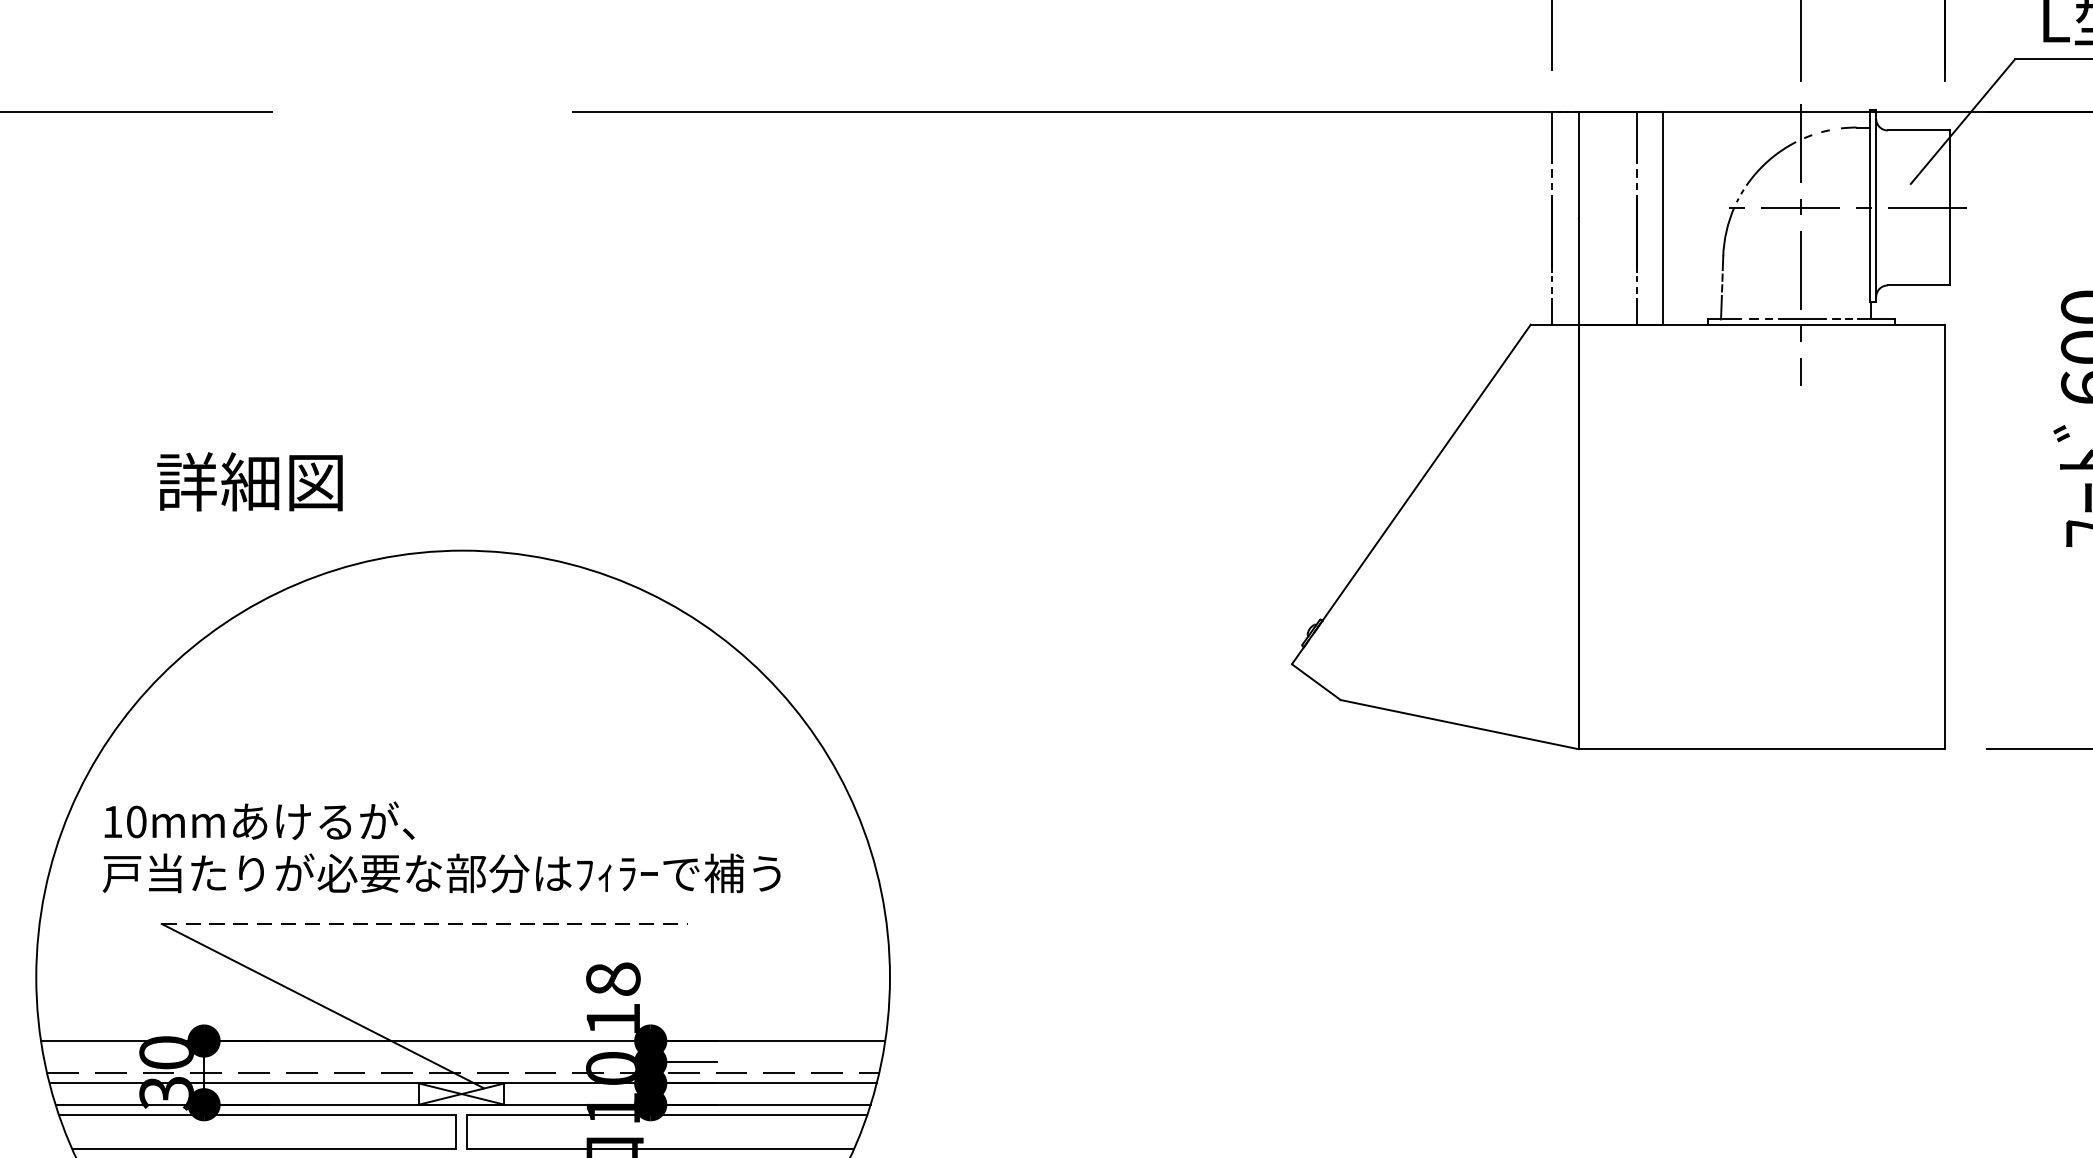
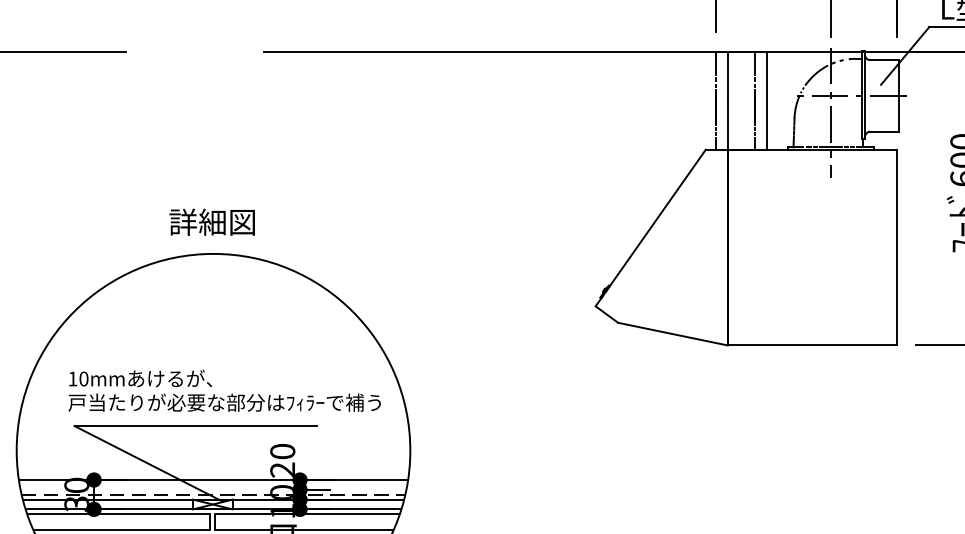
text: (248, 480) -> (211, 221), moved
text: (441, 846) -> (224, 390), moved
line: (426, 924) -> (196, 426), dashed -> solid
text: (612, 998) -> (282, 460), 18 -> 20

